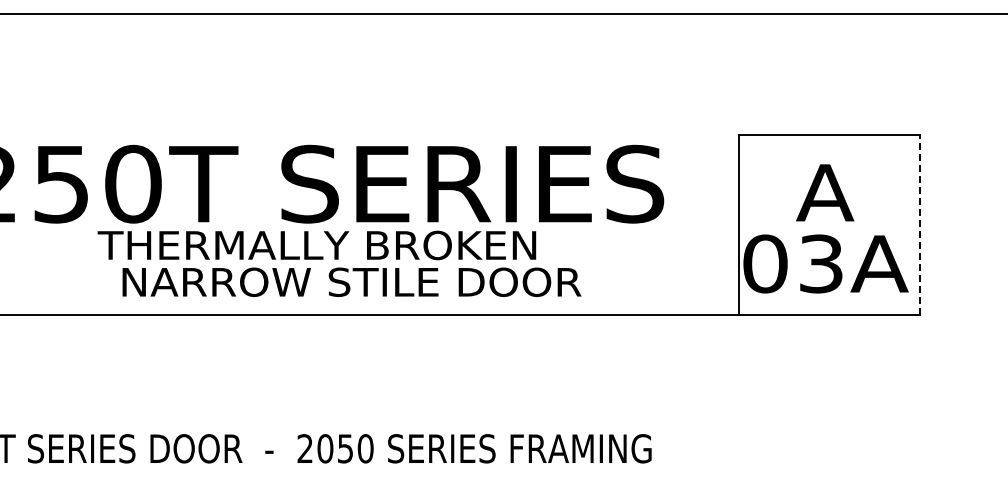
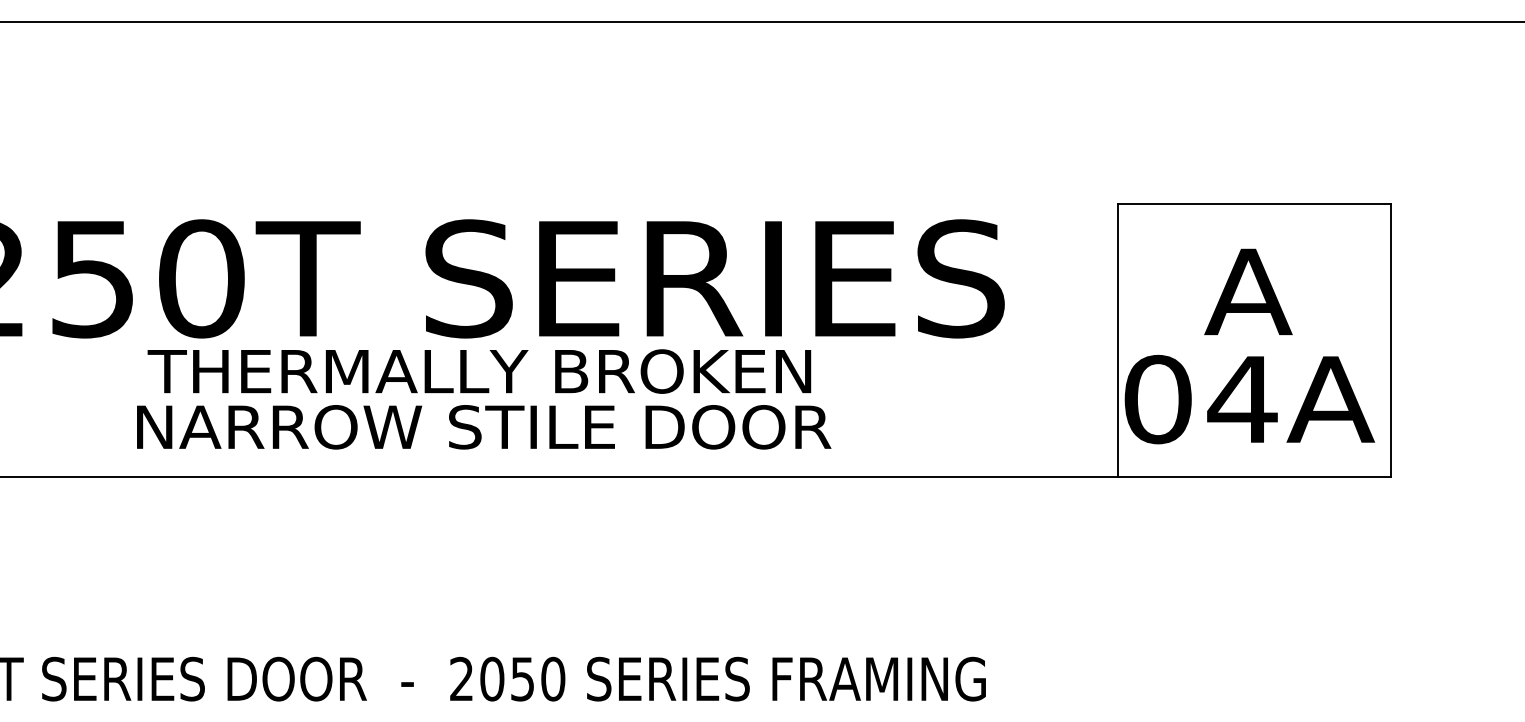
line: (919, 224) -> (1391, 339), dashed -> solid
text: (820, 263) -> (1241, 398), 03A -> 04A
text: (351, 281) -> (483, 426), moved

